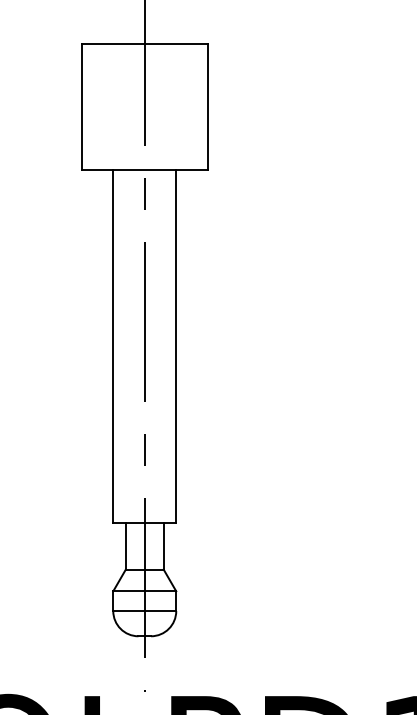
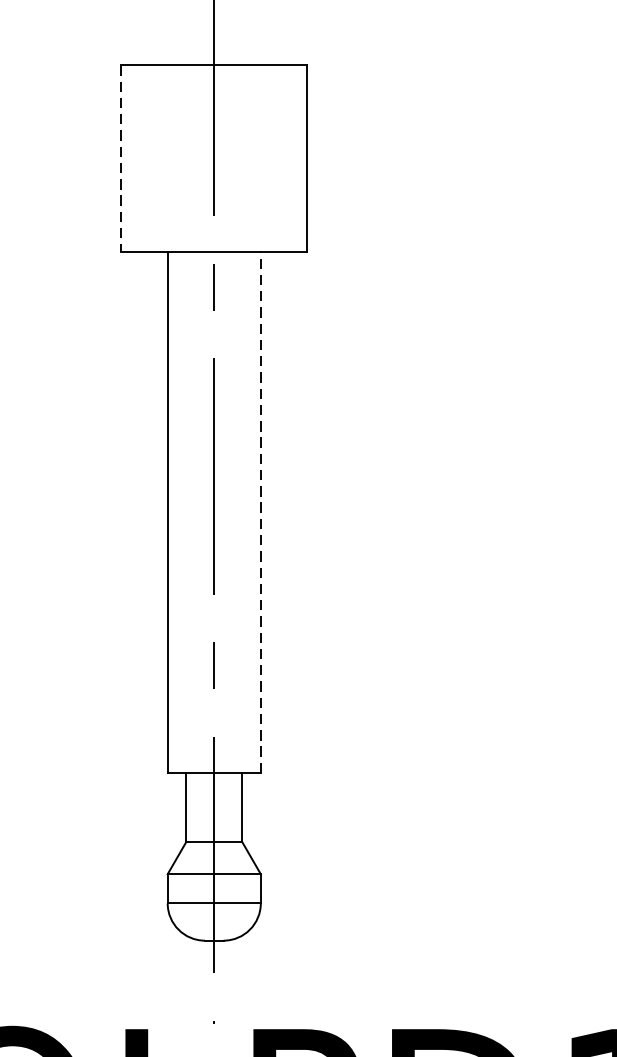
line: (81, 107) -> (120, 158), solid -> dashed
line: (176, 346) -> (261, 512), solid -> dashed

